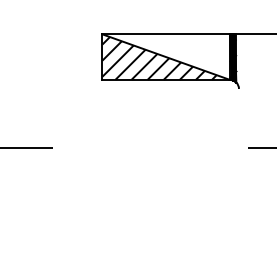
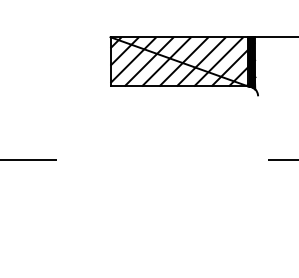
hatch: (169, 56) -> (183, 61), added

